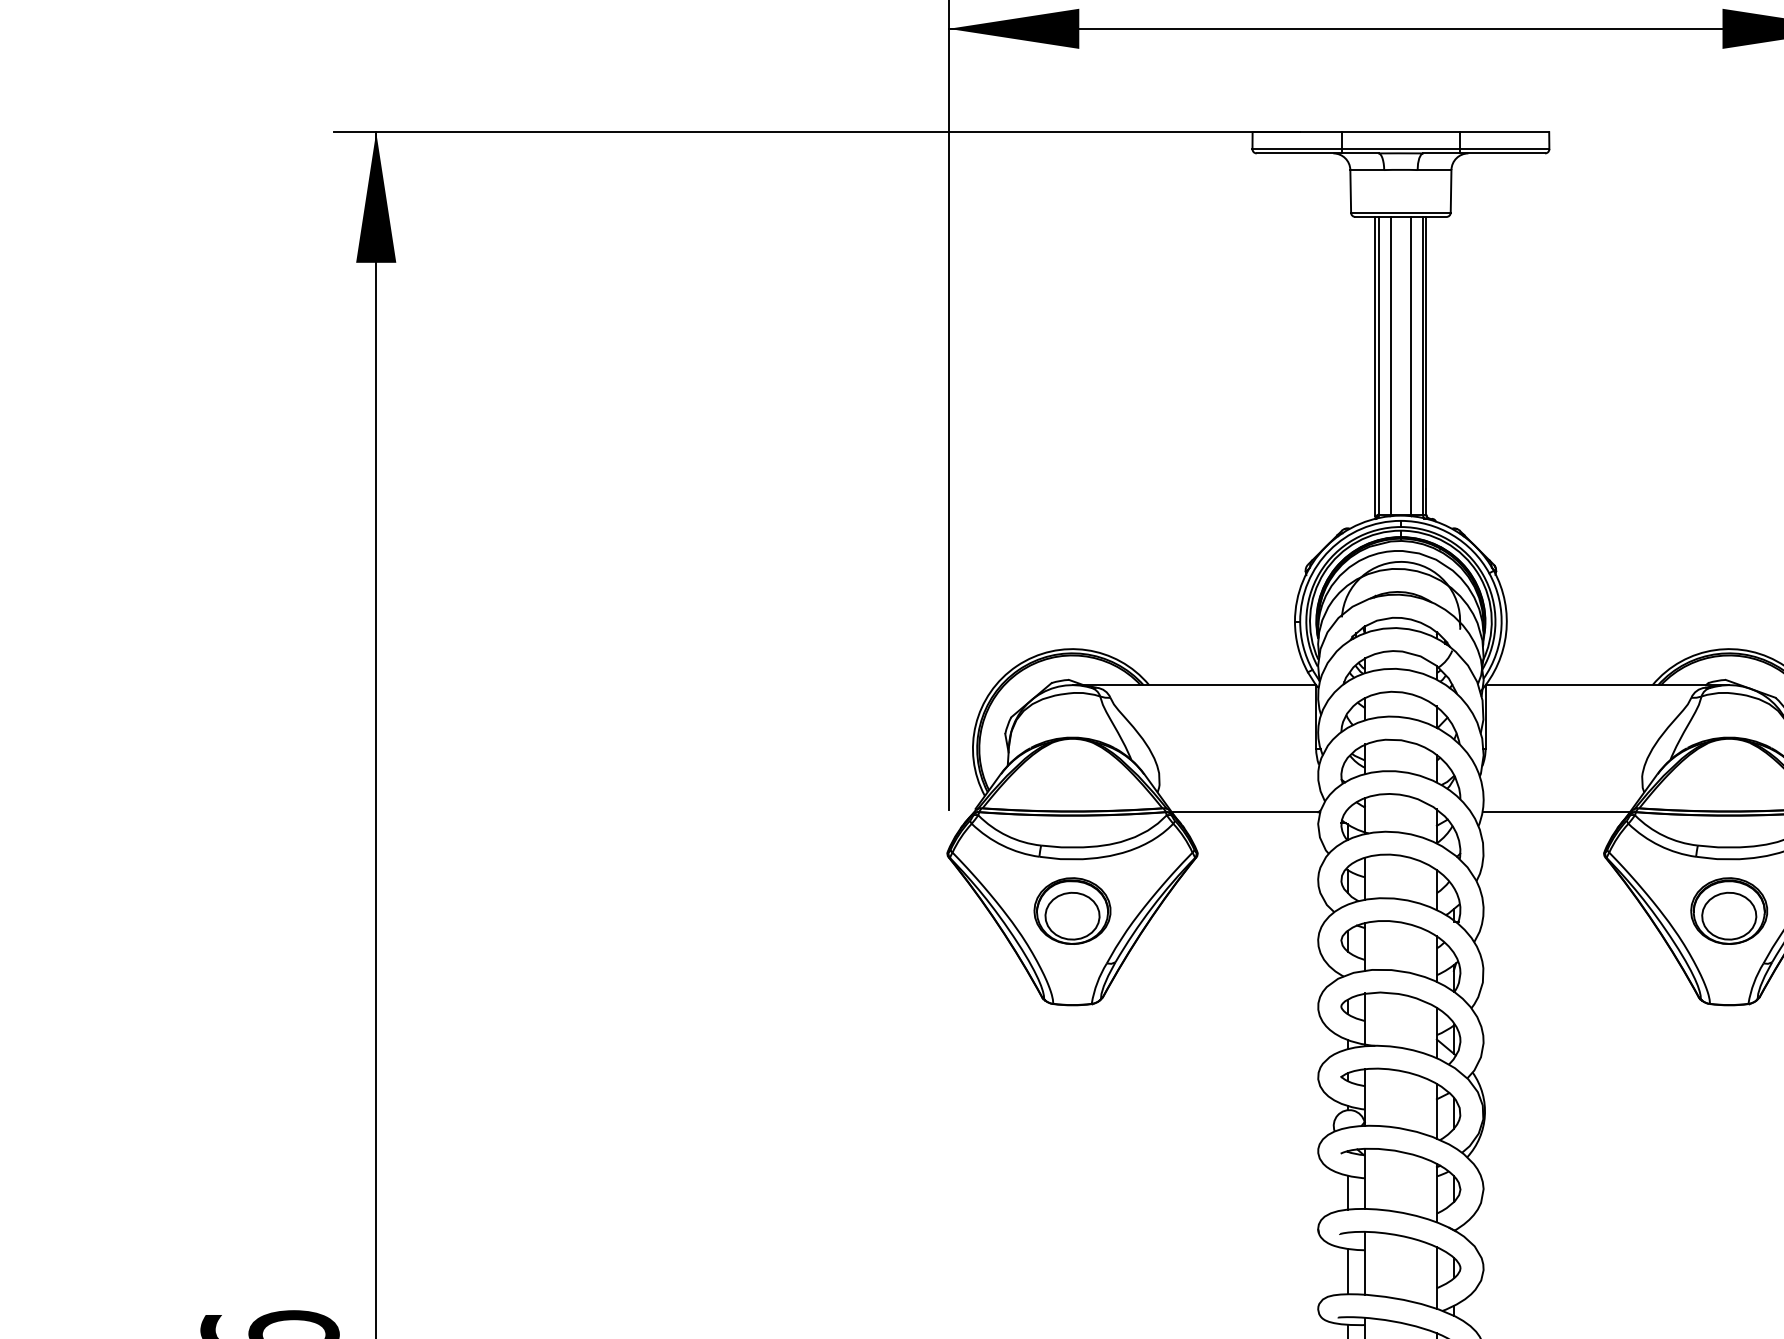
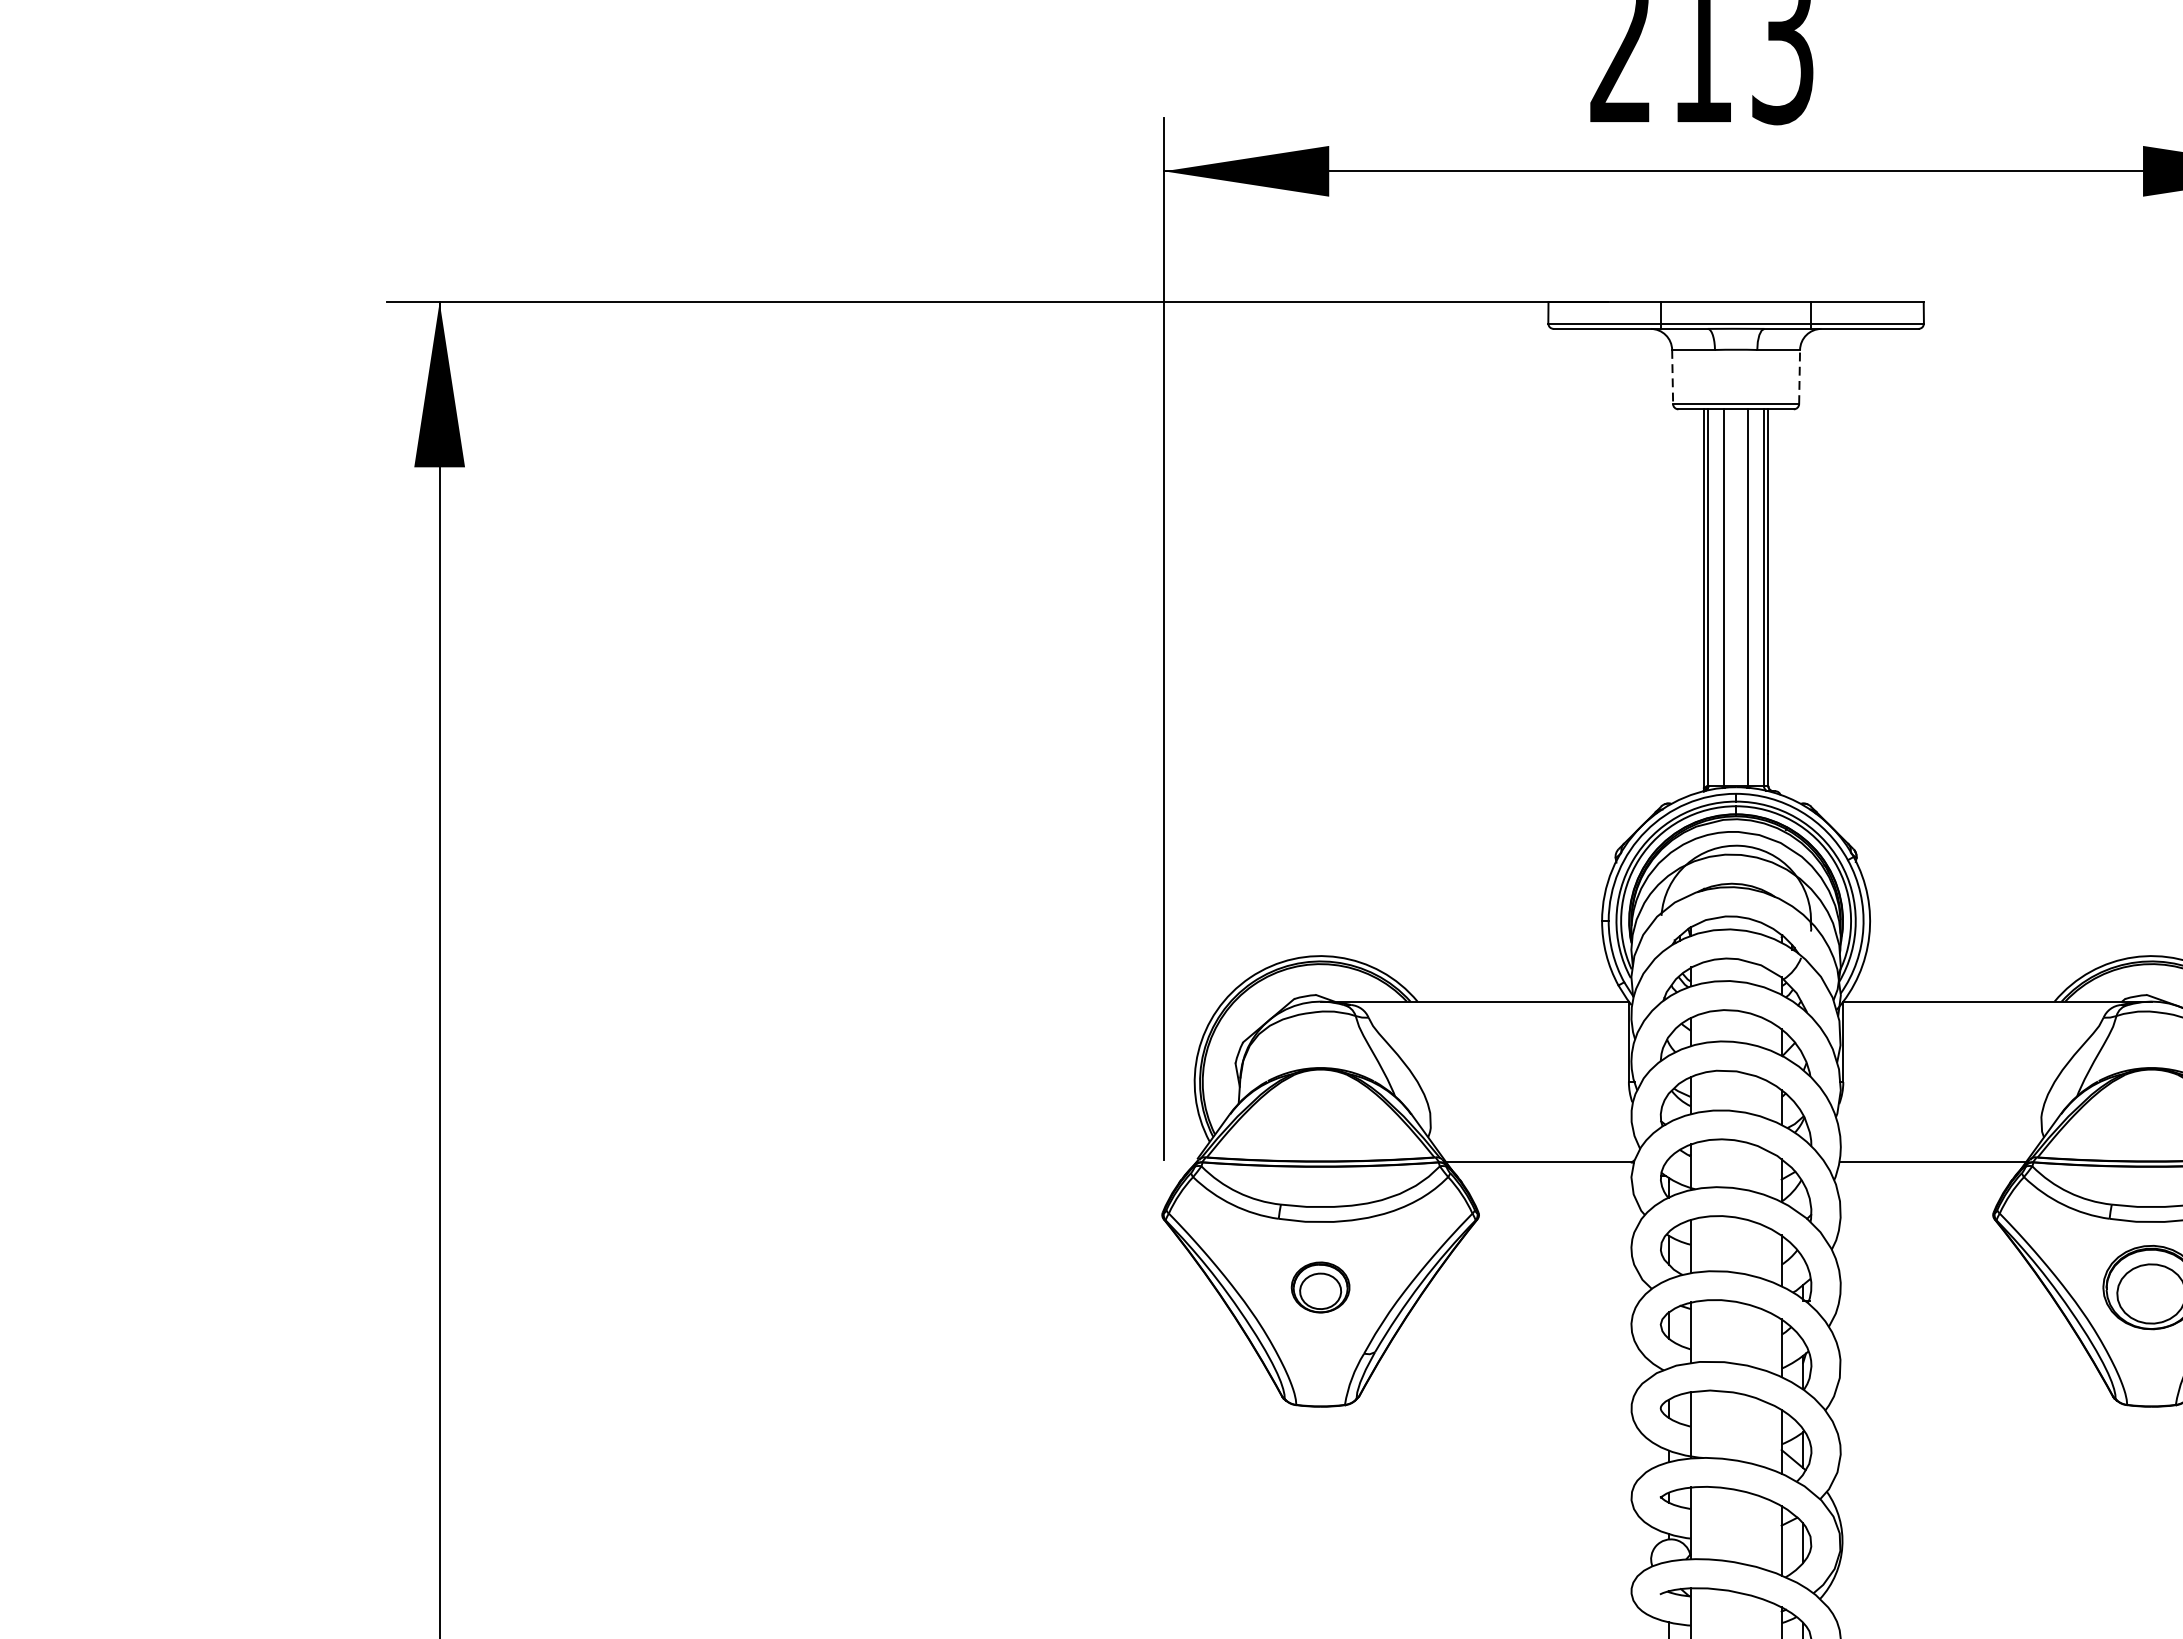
line: (1451, 190) -> (1800, 375), solid -> dashed
line: (1350, 191) -> (1672, 377), solid -> dashed
part: (1072, 910) -> (1320, 1286), size x0.6

